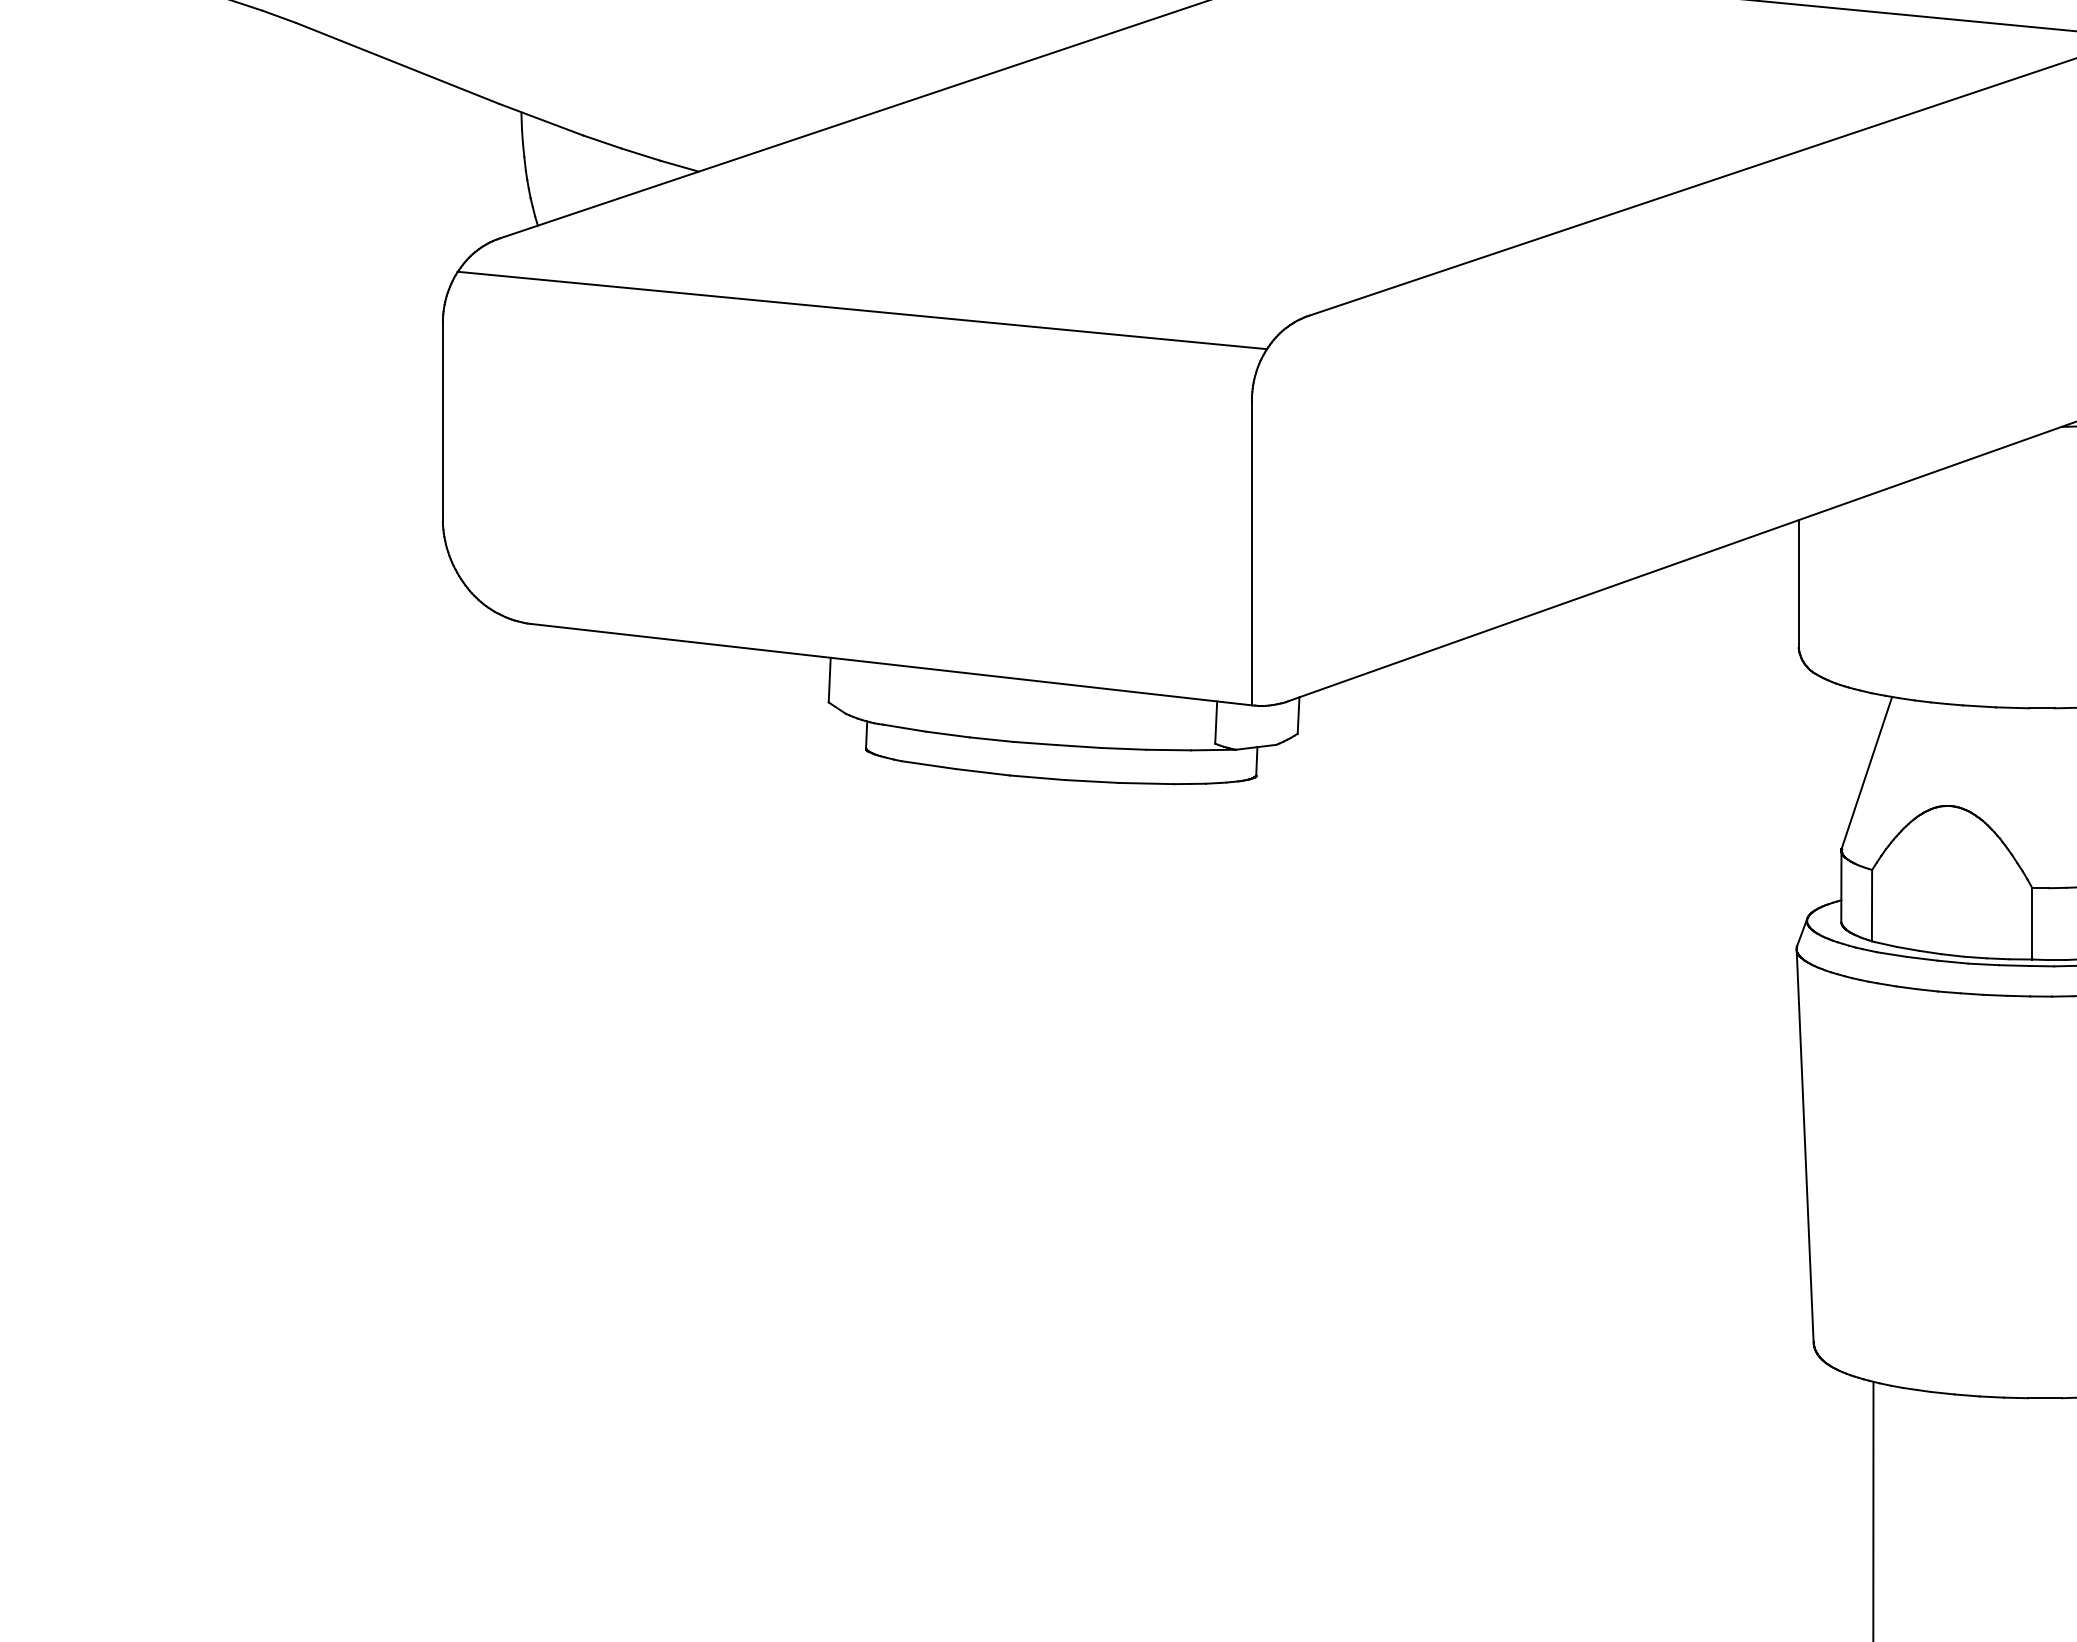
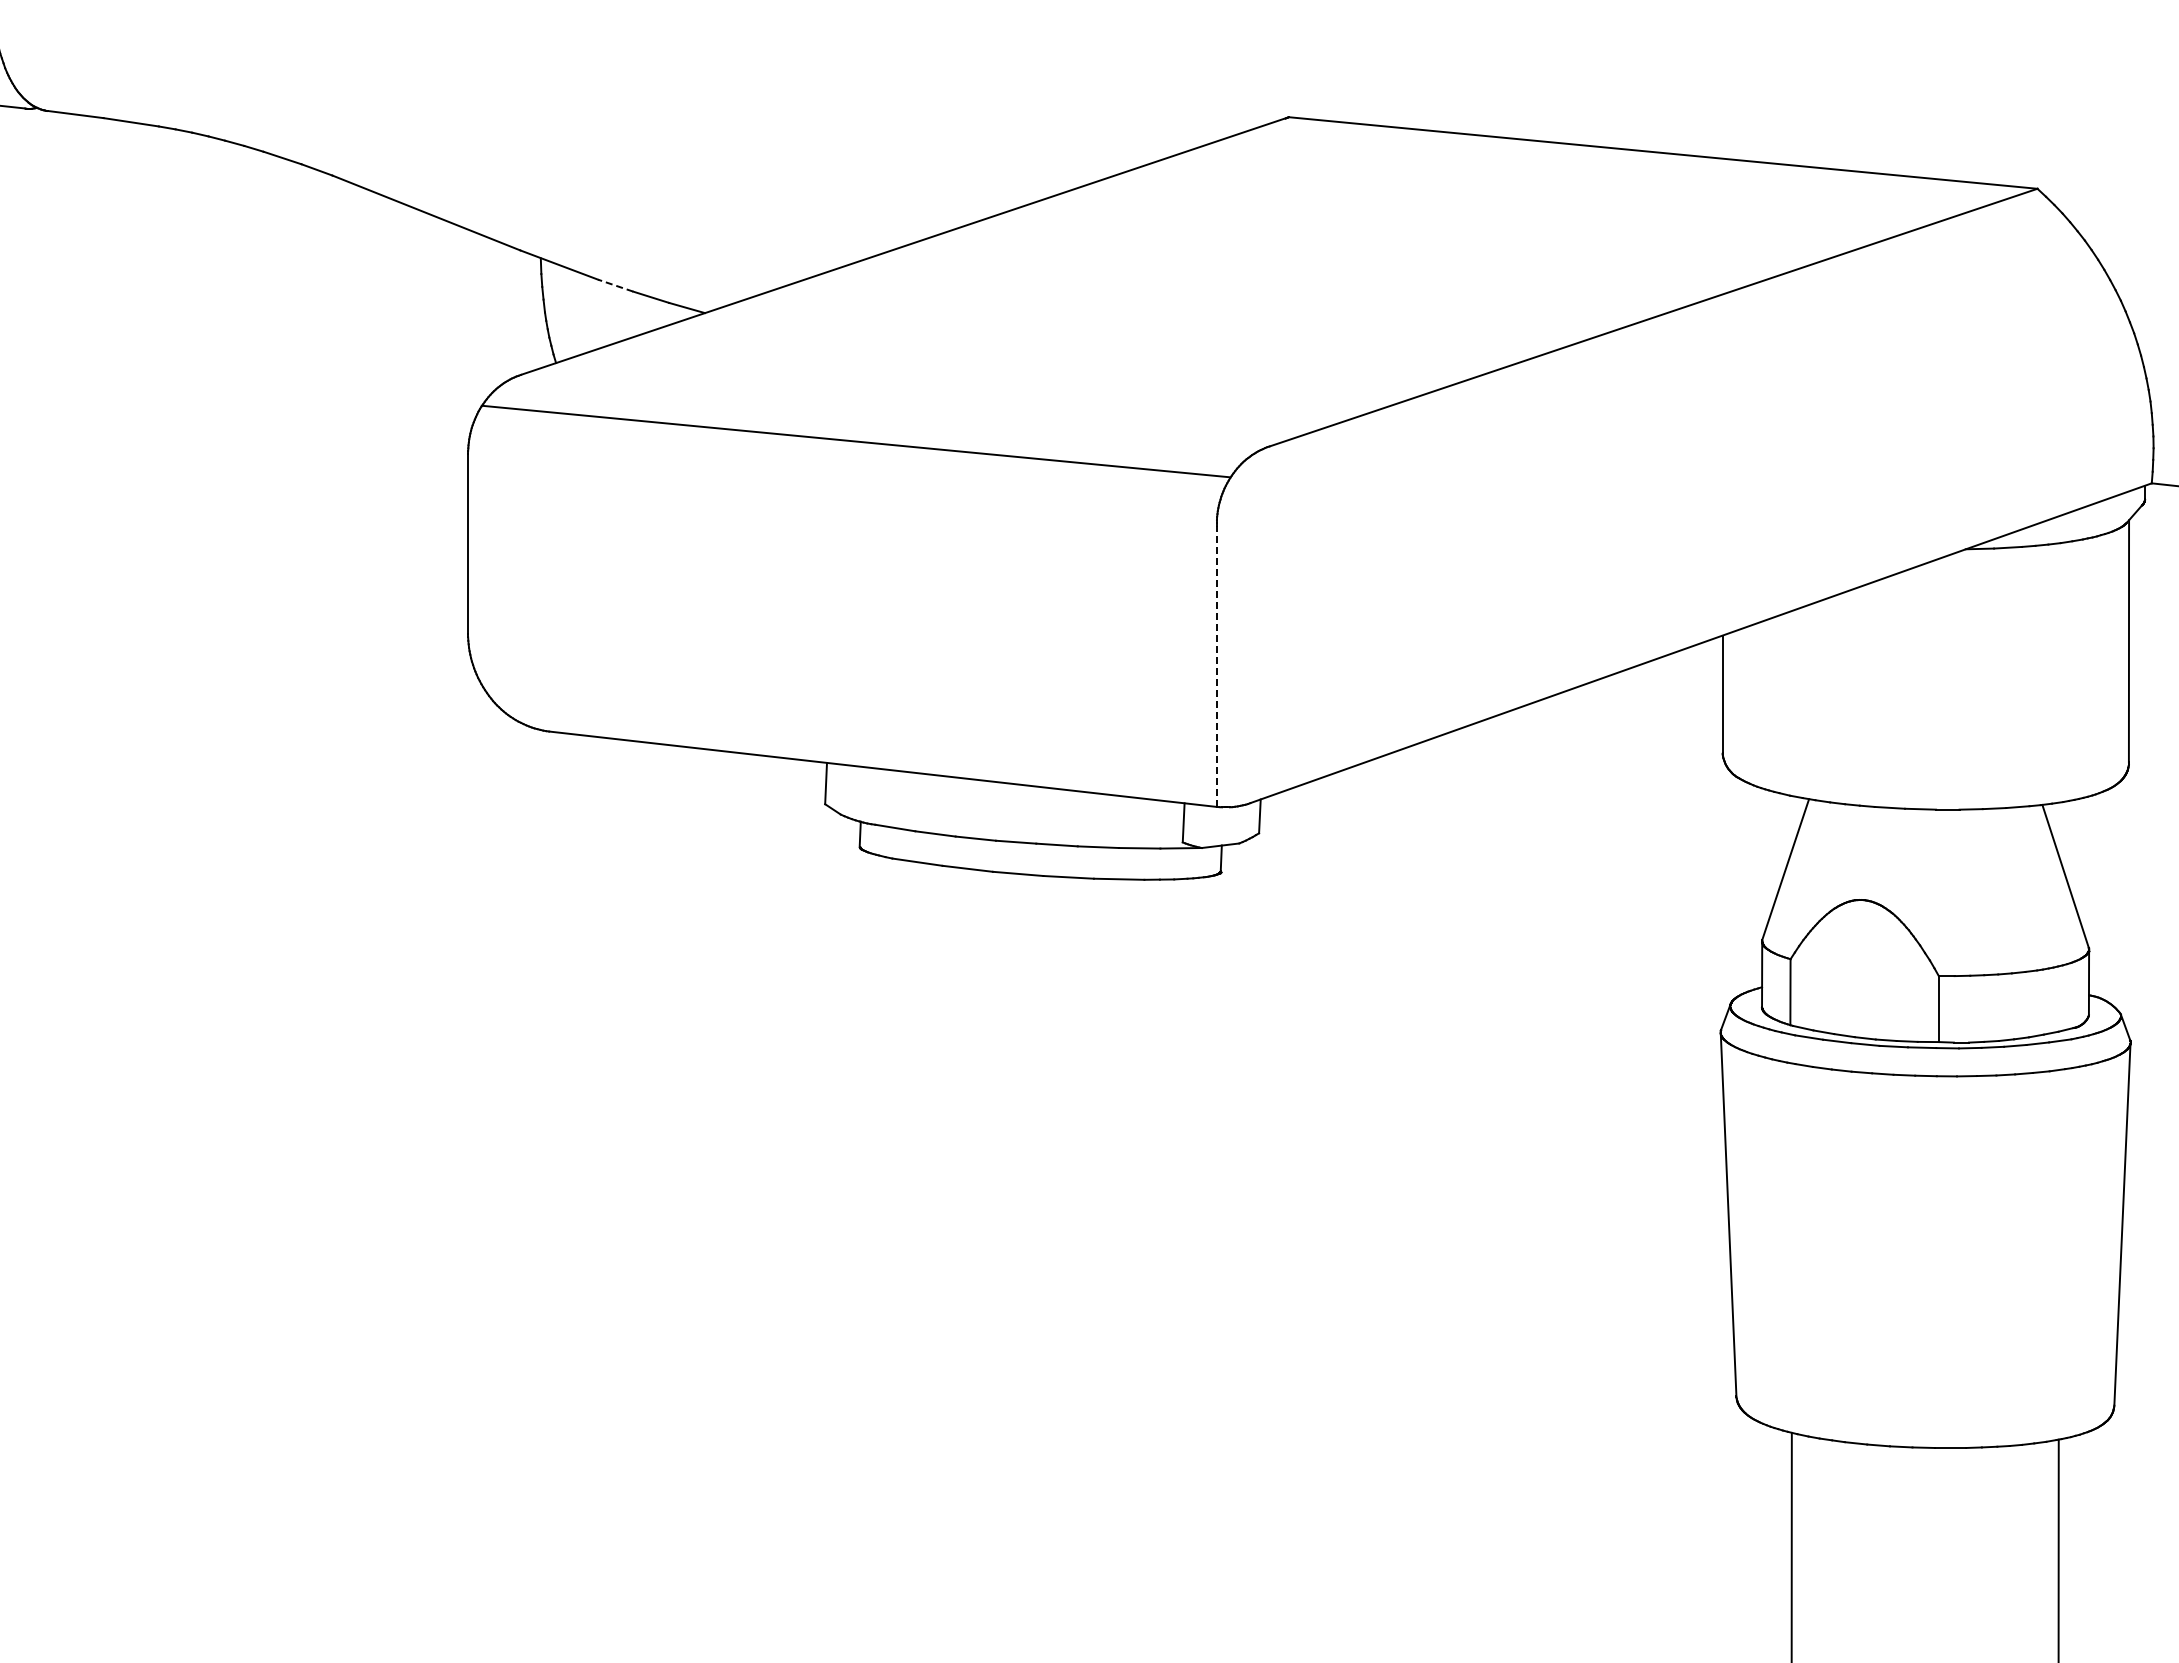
line: (602, 141) -> (615, 285), solid -> dashed
line: (1251, 553) -> (1216, 666), solid -> dashed

